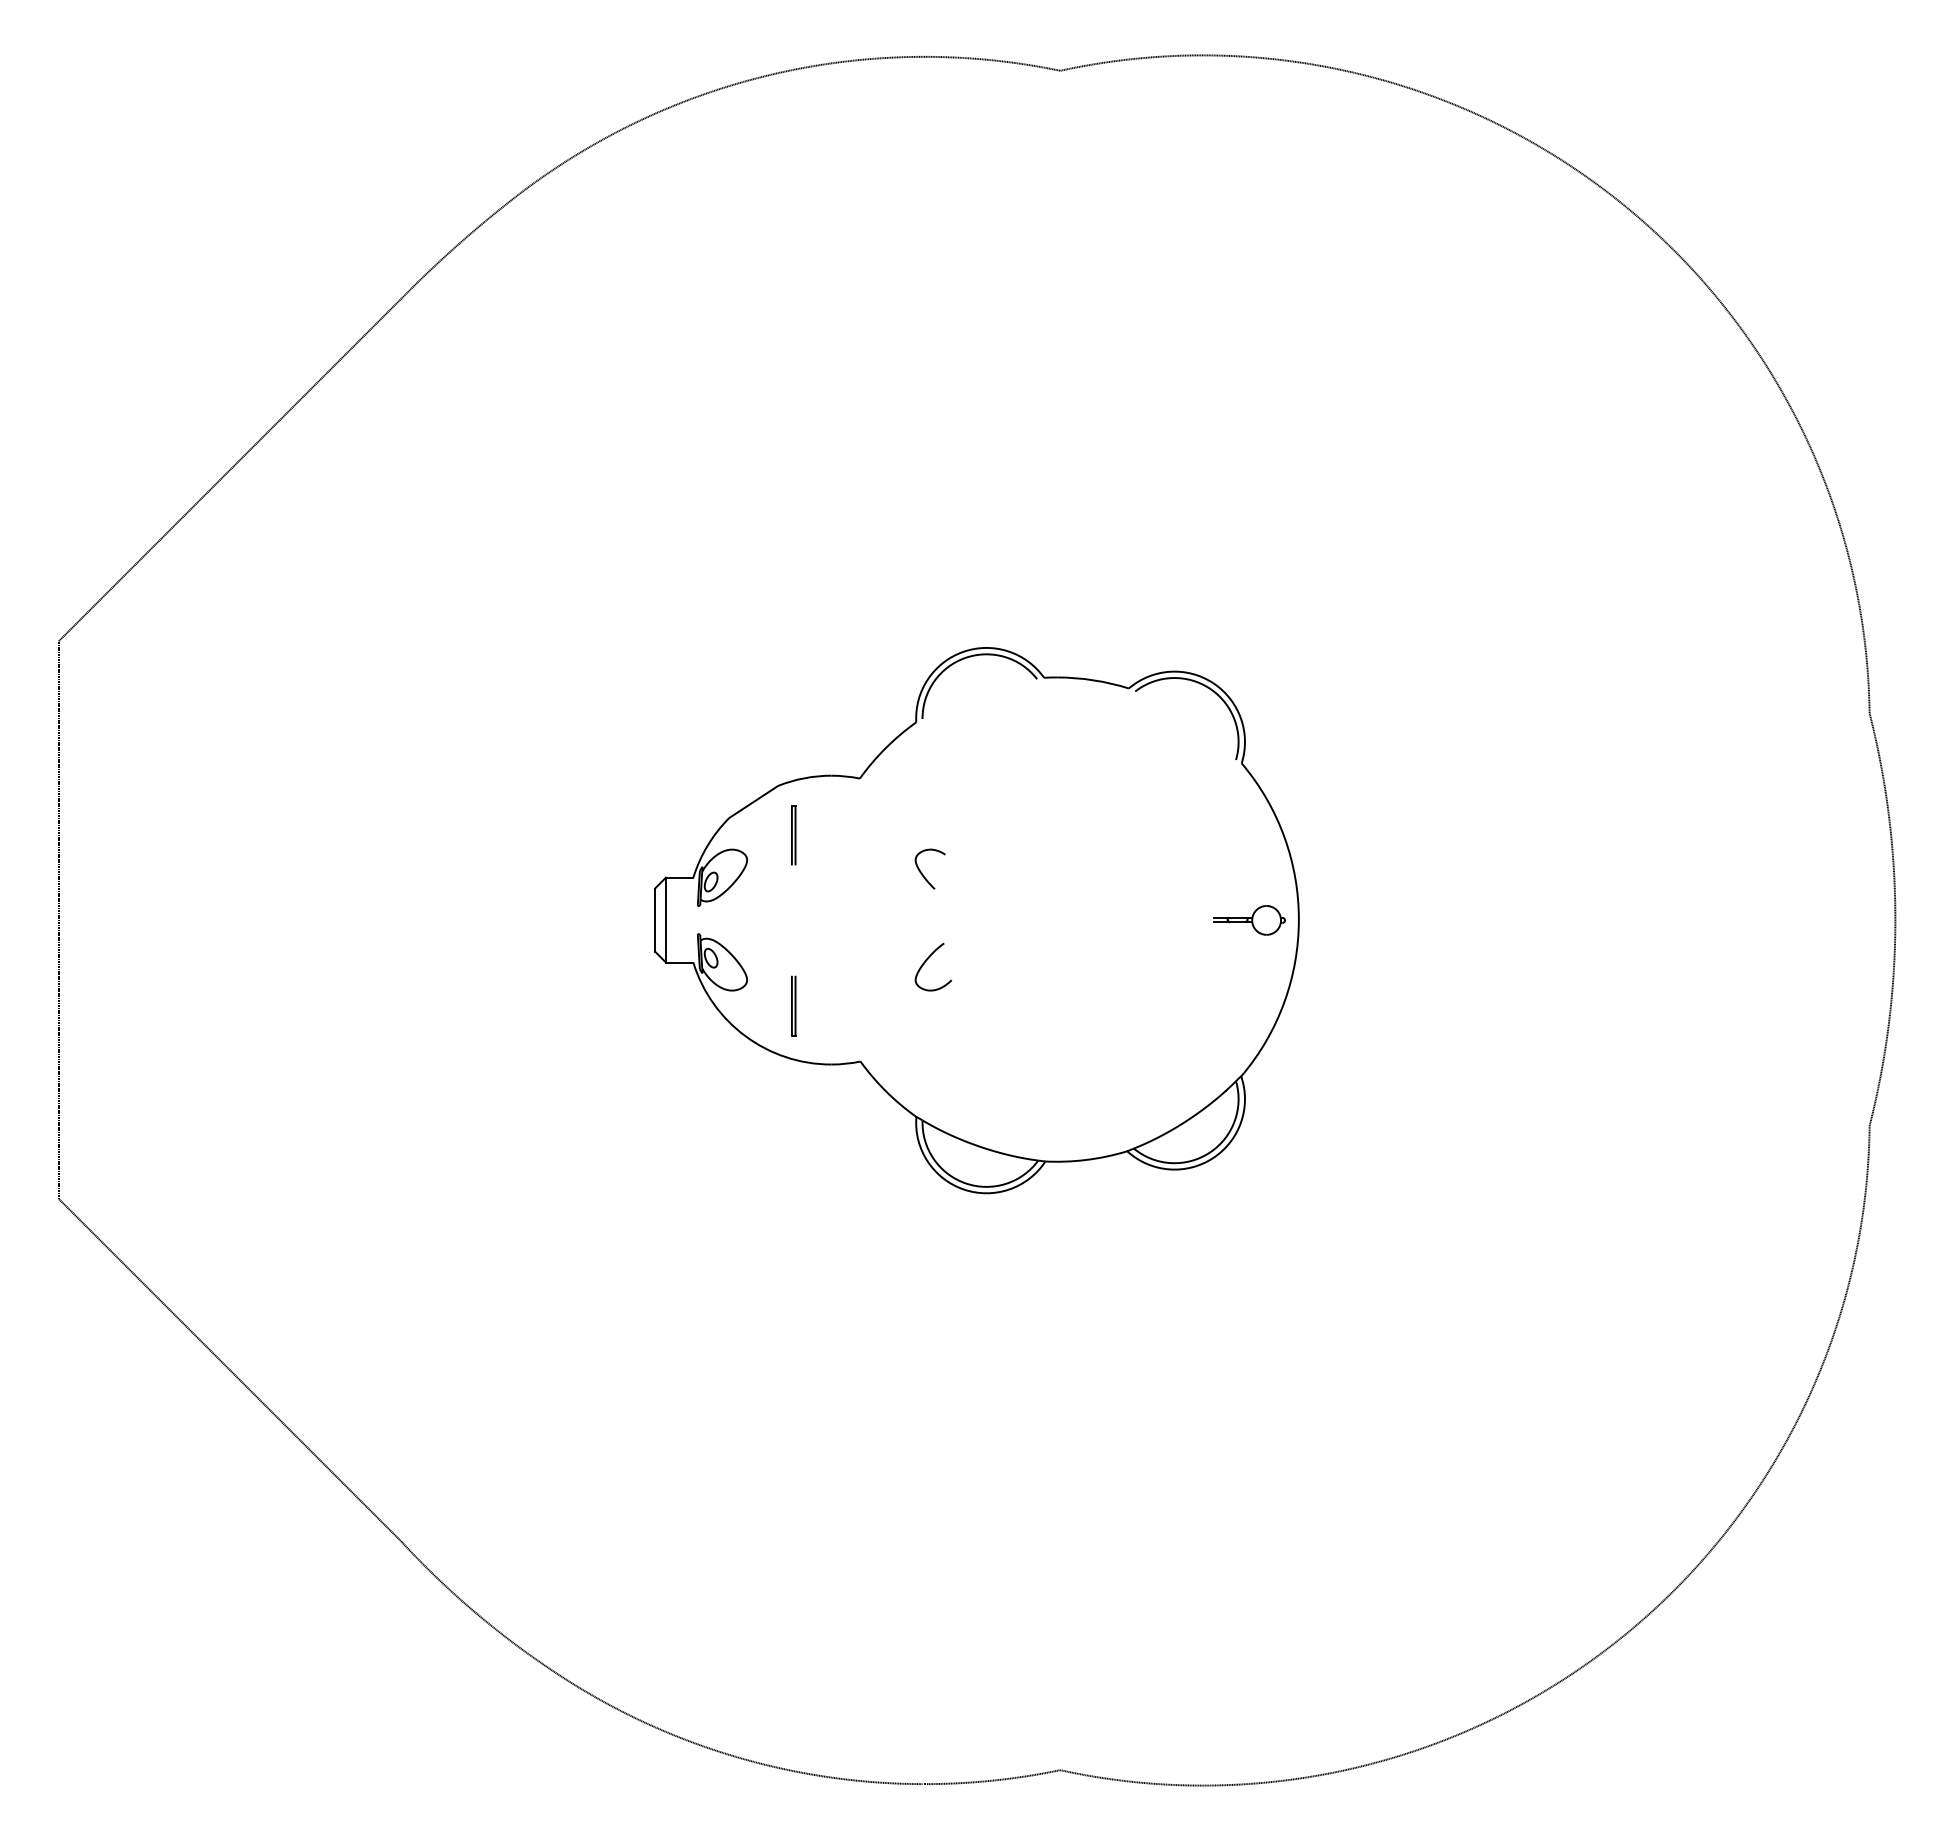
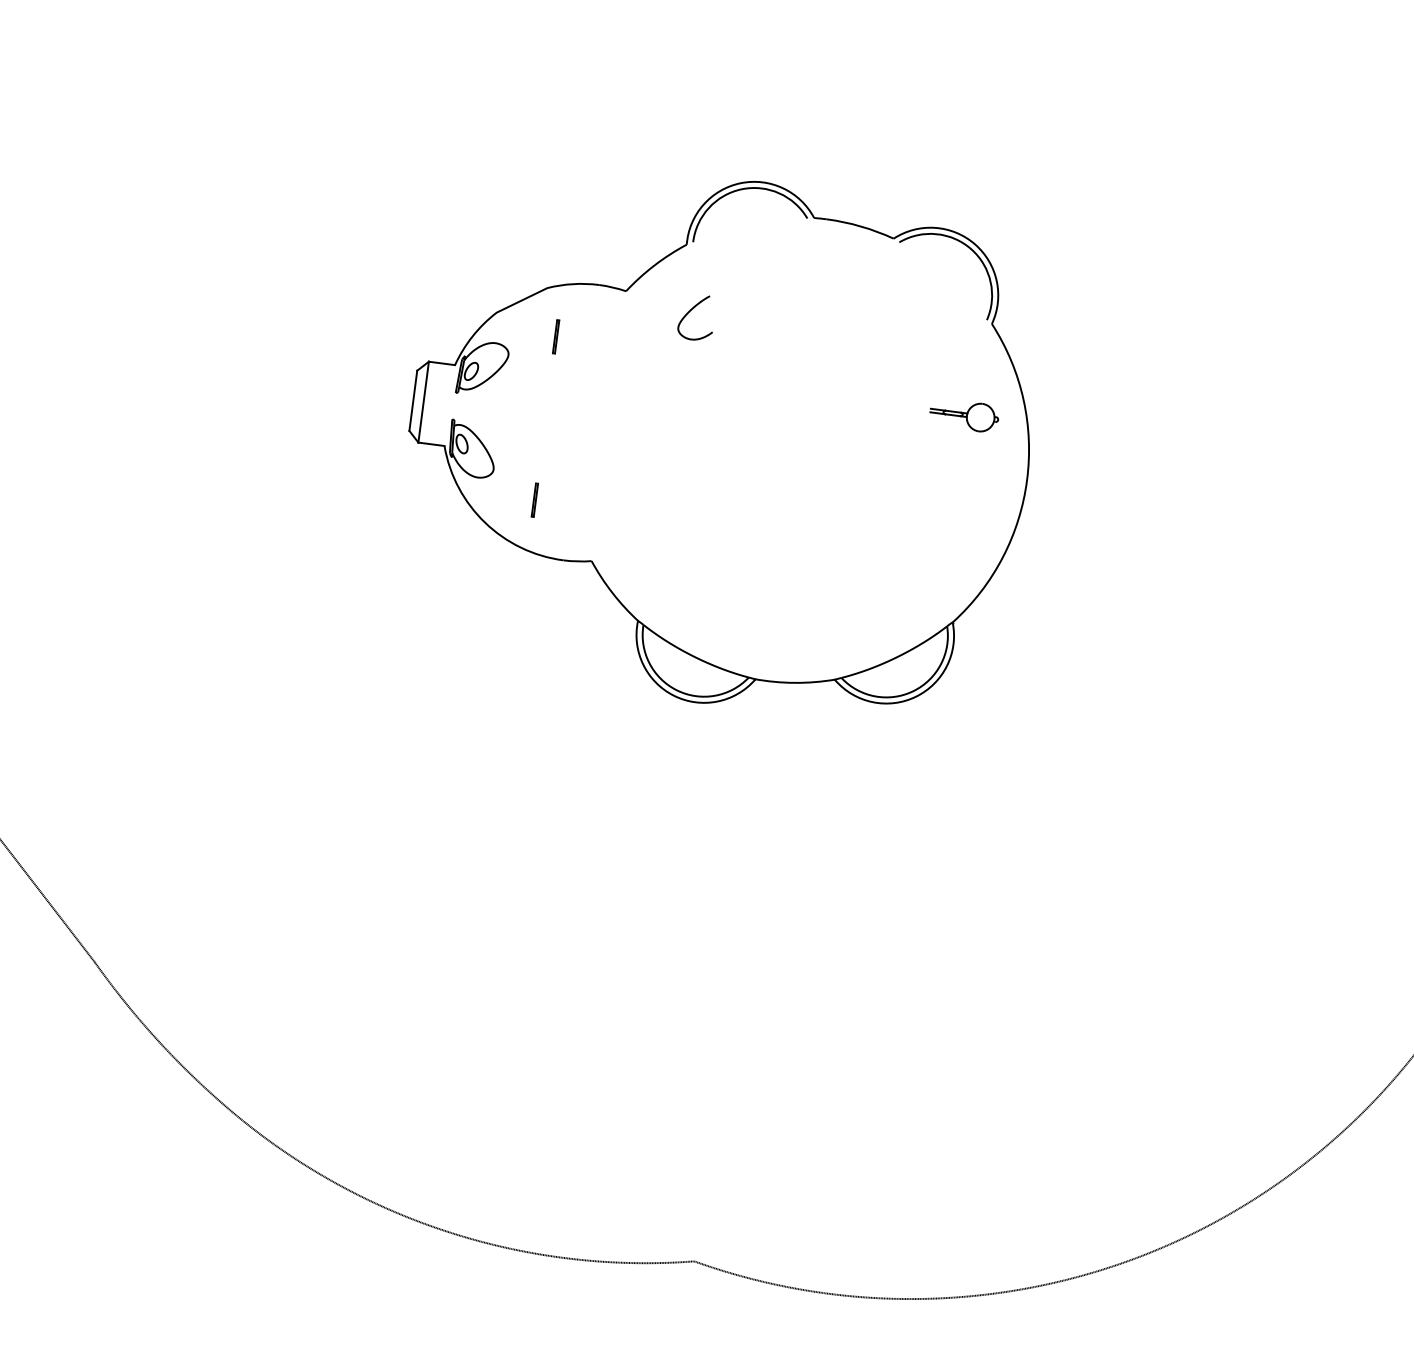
part: (793, 835) -> (555, 337), size x0.6
curve: (923, 874) -> (674, 390), removed
part: (1249, 920) -> (964, 415), moved
curve: (927, 960) -> (692, 310), moved
part: (793, 1005) -> (534, 499), size x0.6

